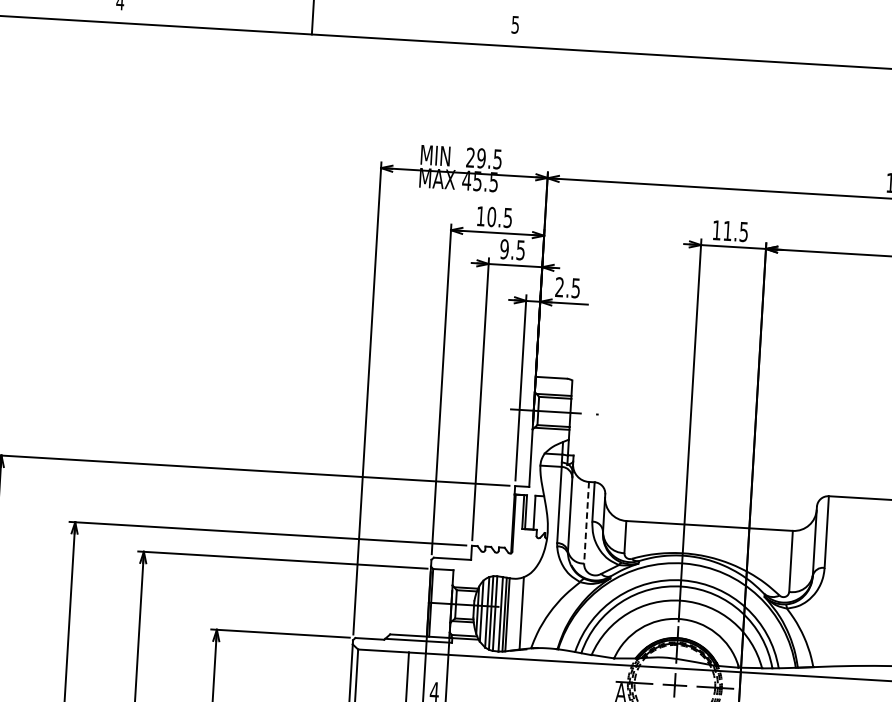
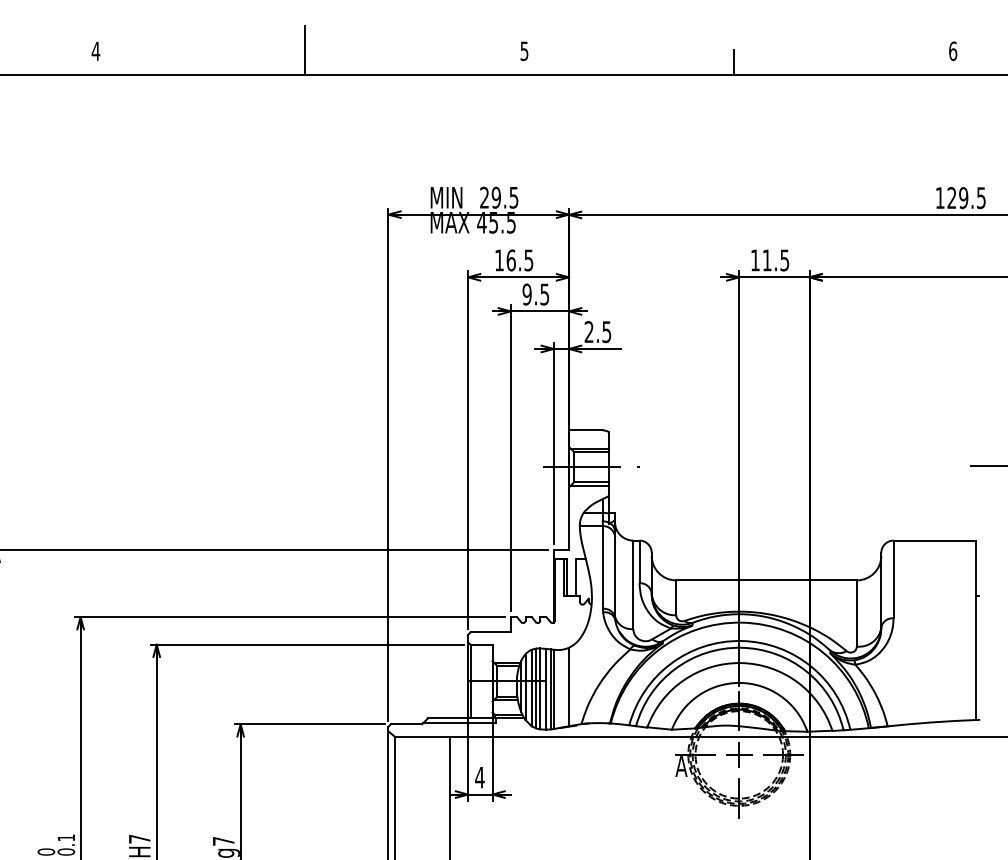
line: (707, 46) -> (733, 62), added
text: (491, 217) -> (510, 260), 10.5 -> 16.5
line: (586, 523) -> (633, 585), dashed -> solid

